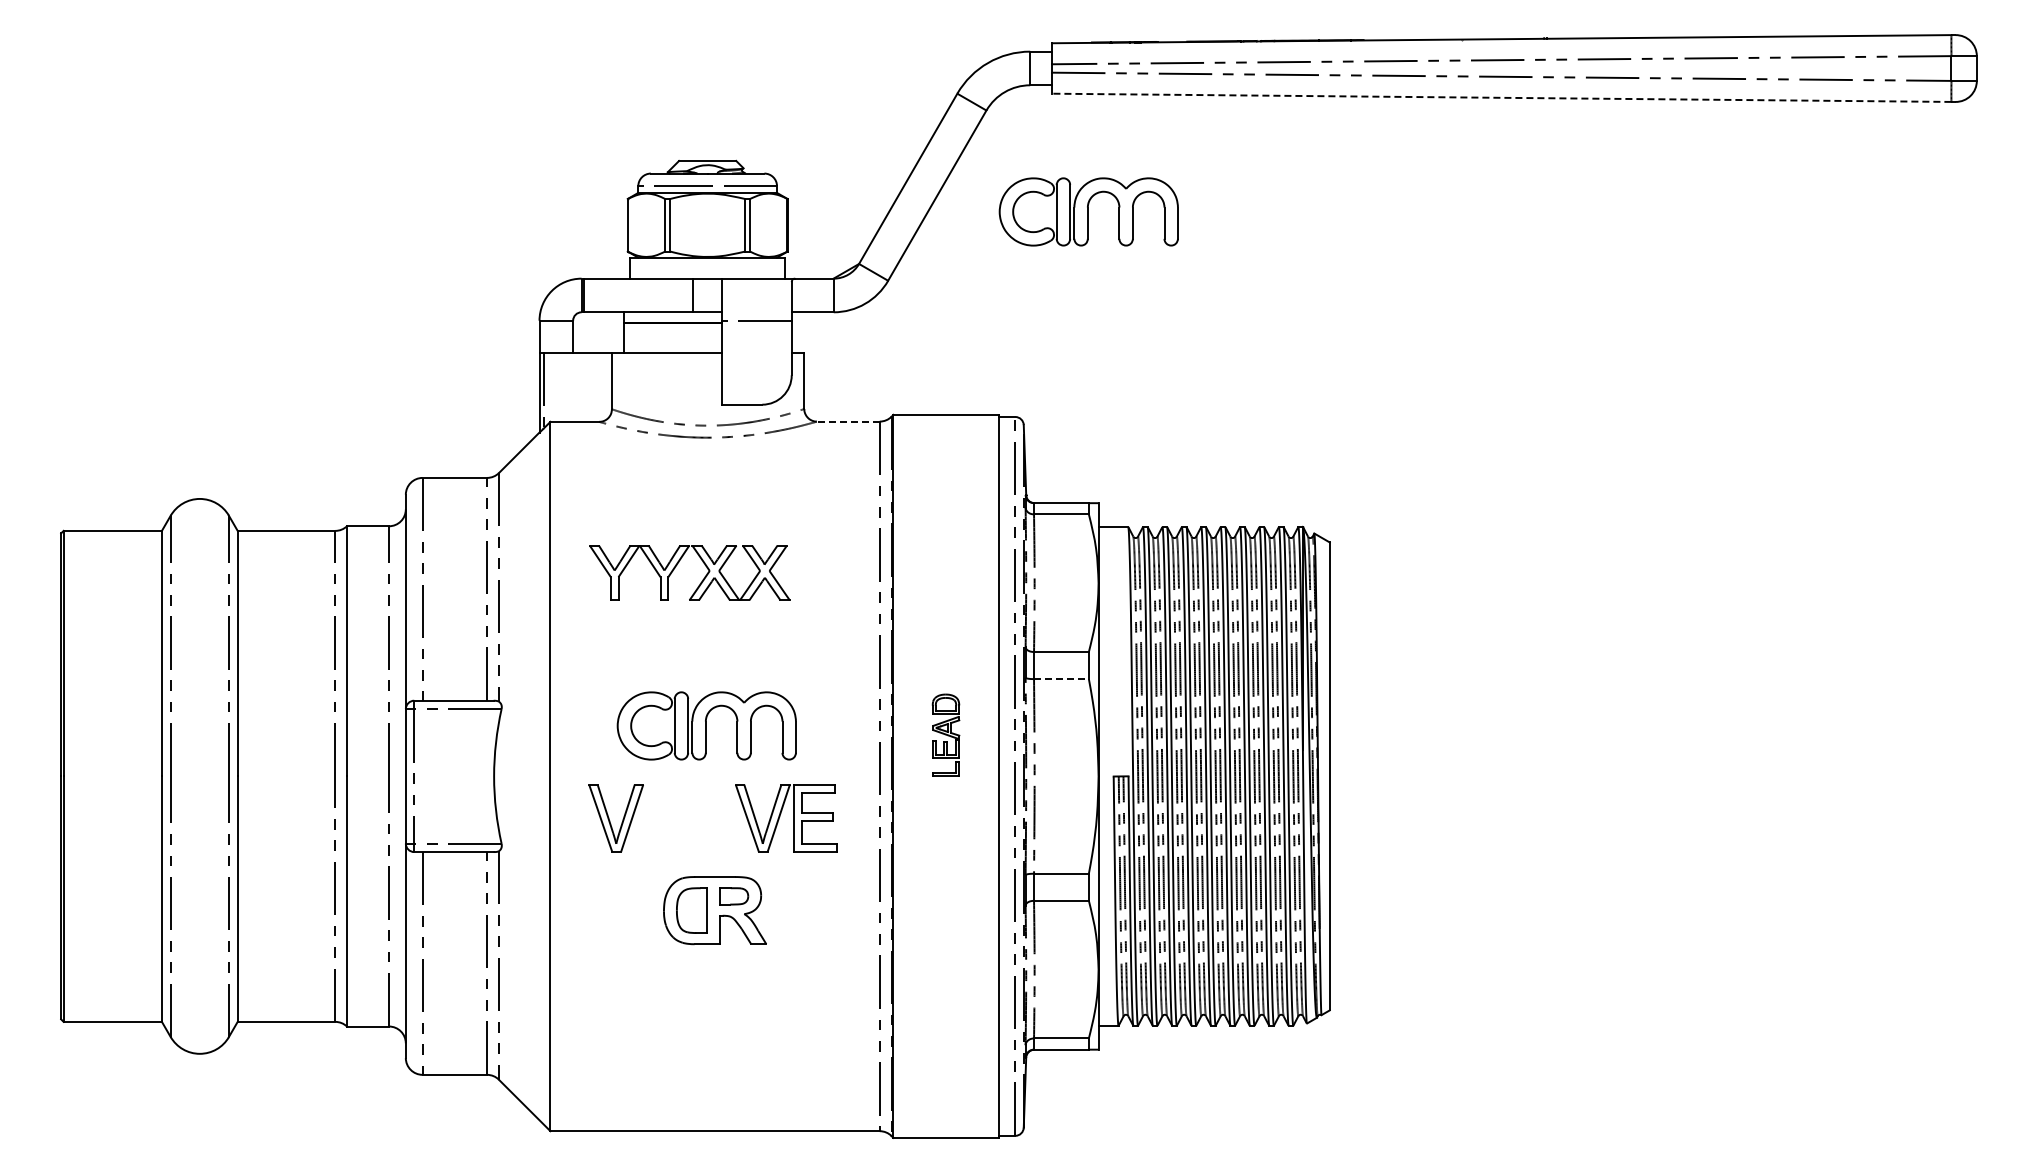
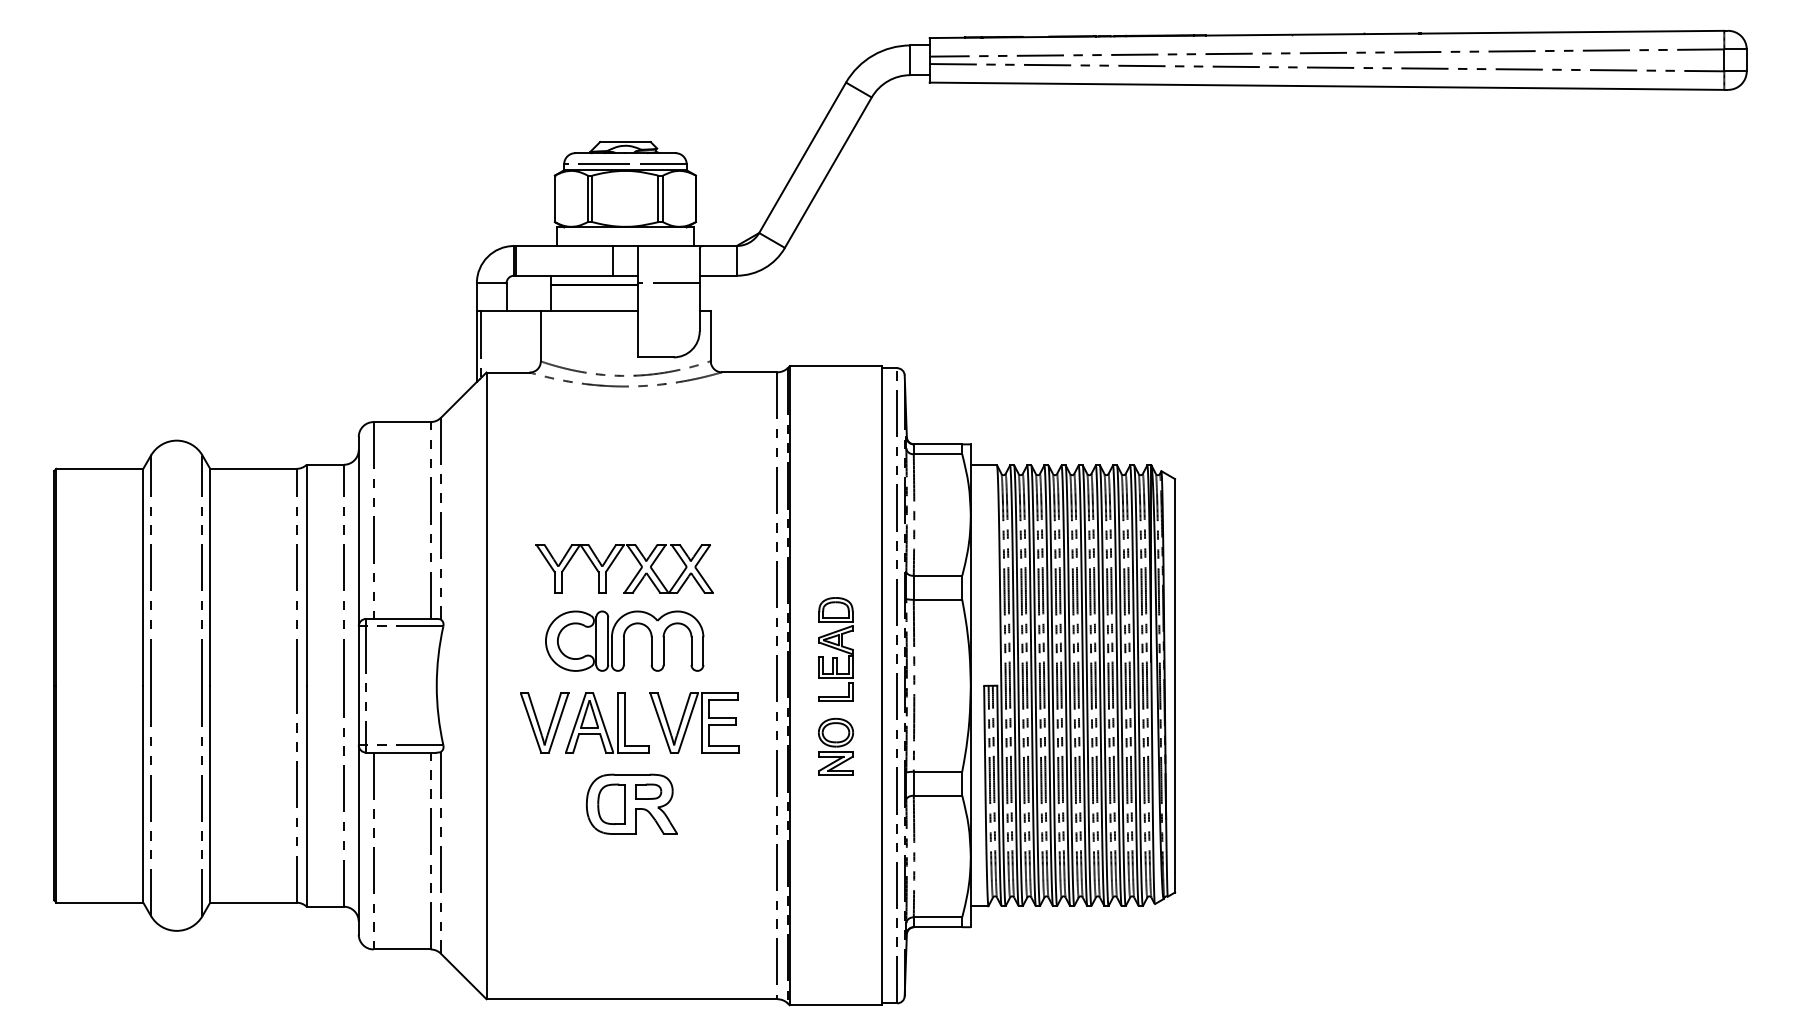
line: (1501, 97) -> (1326, 85), dashed -> solid
part: (1088, 211) -> (961, 186), removed
line: (848, 421) -> (749, 372), dashed -> solid
part: (677, 565) -> (613, 562), moved
line: (1061, 679) -> (938, 600), dashed -> solid
part: (945, 735) -> (835, 649), size x1.43
part: (687, 818) -> (607, 722), added
part: (945, 845) -> (835, 746), added

